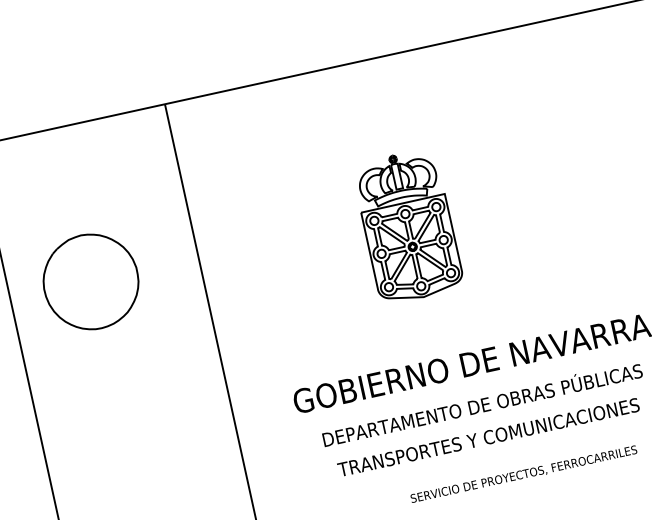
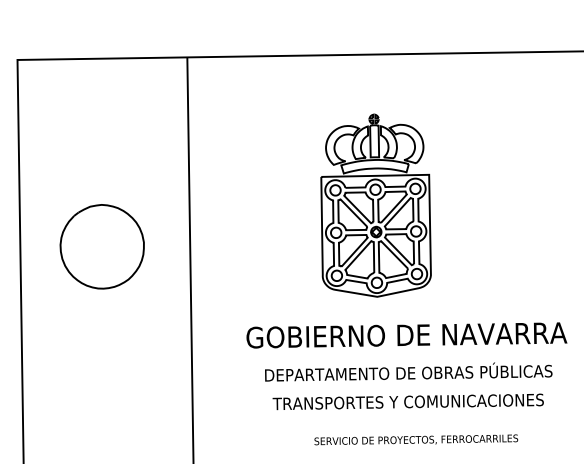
part: (407, 226) -> (375, 205), size x1.43
part: (90, 281) -> (101, 246), moved
text: (524, 473) -> (416, 439), moved

